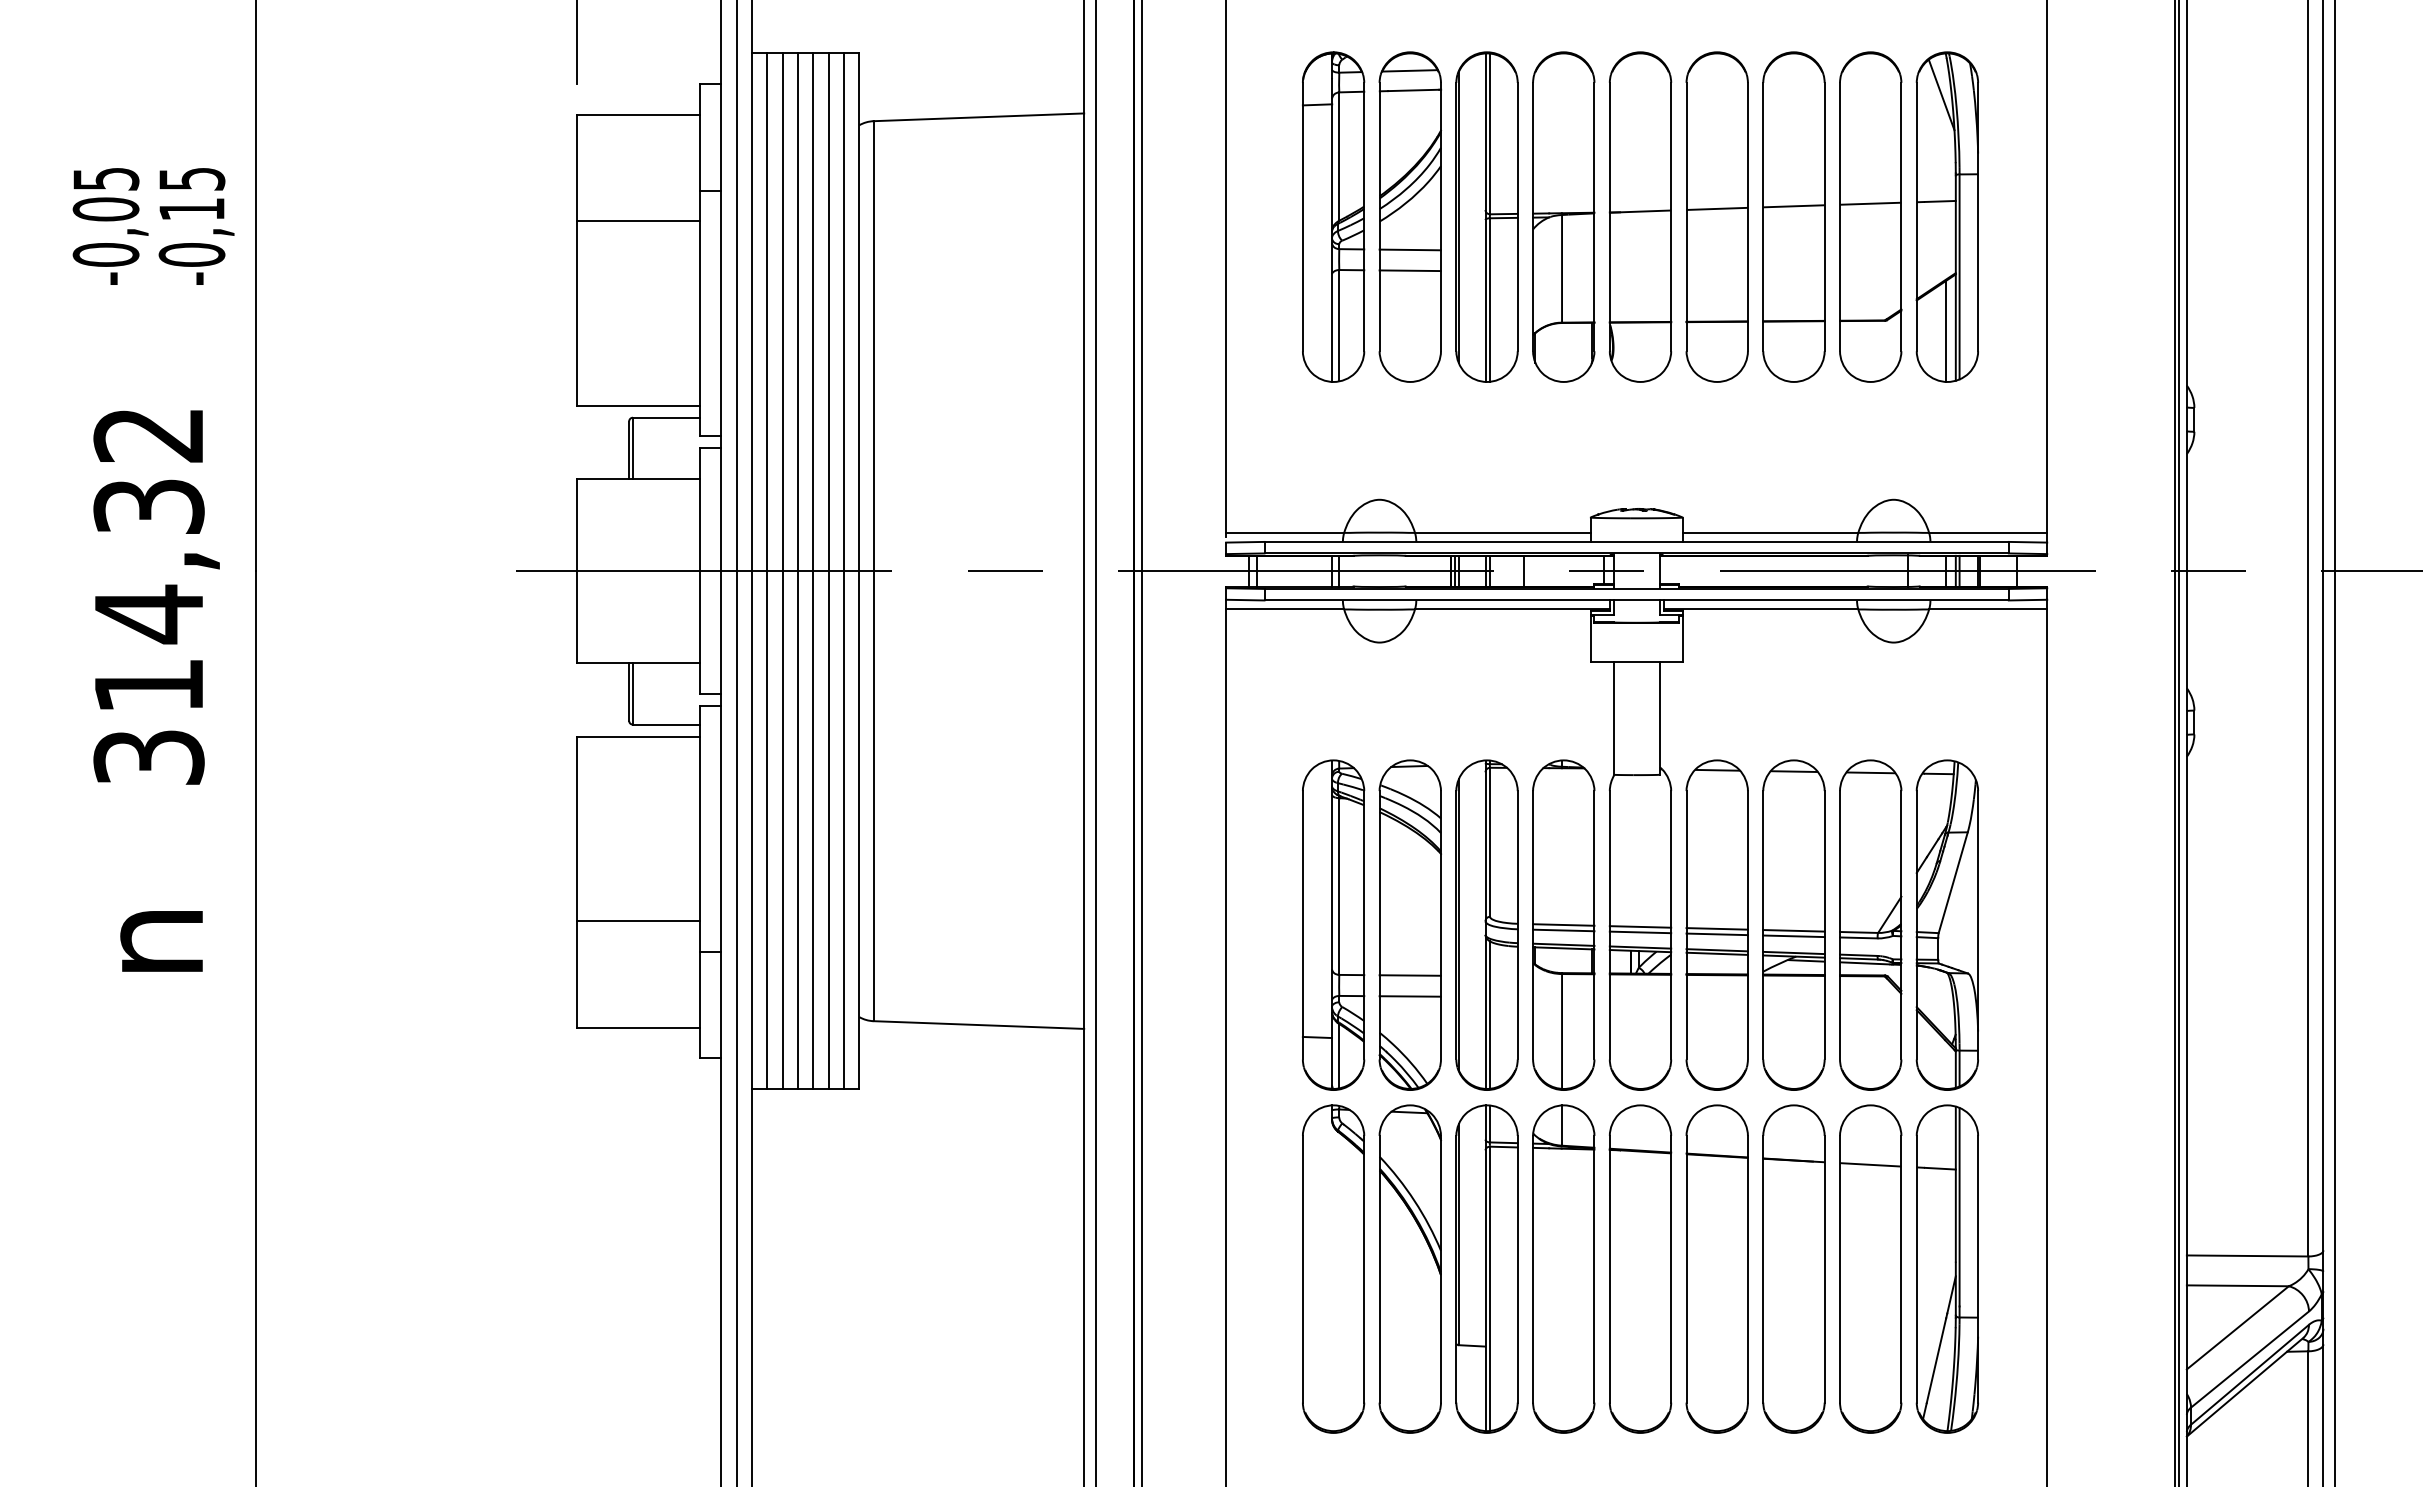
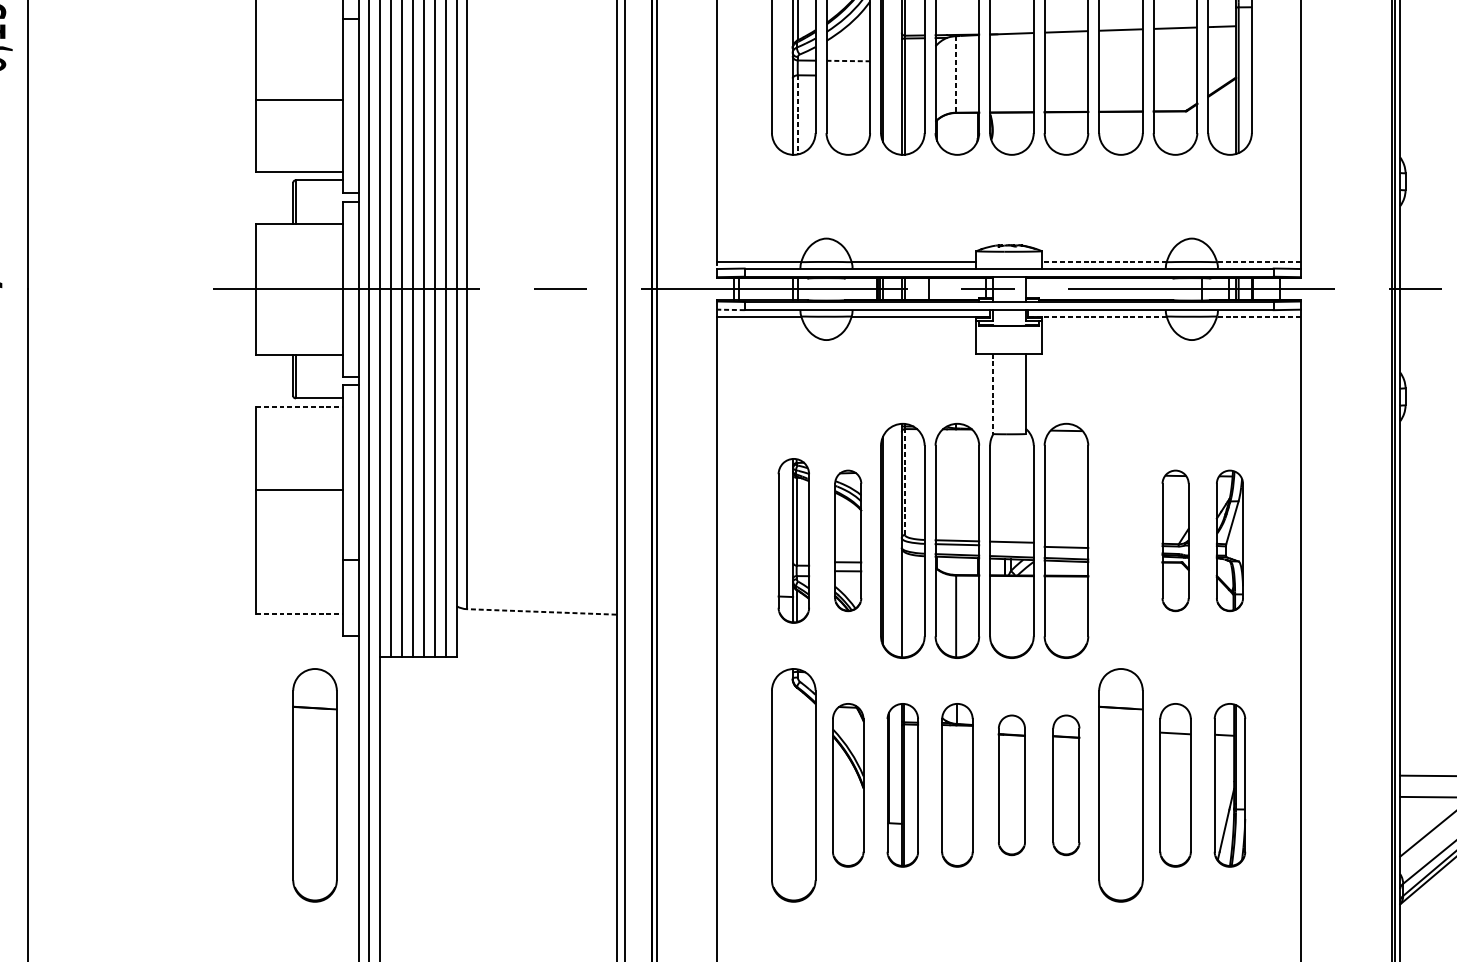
line: (637, 221) -> (299, 99), moved
line: (1410, 249) -> (848, 60), solid -> dashed
line: (1562, 268) -> (956, 74), solid -> dashed
line: (1409, 270) -> (847, 75), removed
line: (1339, 325) -> (797, 114), solid -> dashed
line: (1945, 330) -> (1228, 118), removed
line: (1770, 532) -> (1104, 261), solid -> dashed
line: (1987, 532) -> (1258, 261), solid -> dashed
line: (1244, 600) -> (730, 310), solid -> dashed
line: (1760, 609) -> (1097, 316), solid -> dashed
line: (1987, 609) -> (1258, 316), solid -> dashed
line: (1613, 718) -> (992, 394), solid -> dashed
line: (638, 736) -> (299, 406), solid -> dashed
line: (1490, 841) -> (905, 481), solid -> dashed
line: (637, 921) -> (299, 489), moved
part: (1333, 924) -> (793, 540), size x0.7
part: (1409, 924) -> (847, 540), size x0.6
part: (1793, 924) -> (1120, 540), removed
part: (1870, 924) -> (1175, 540), size x0.6
part: (1946, 924) -> (1229, 540), size x0.6
line: (1716, 928) -> (1065, 543), removed
line: (1640, 932) -> (1011, 546), removed
line: (1489, 1014) -> (904, 604), removed
line: (978, 1025) -> (541, 612), solid -> dashed
line: (638, 1027) -> (299, 613), solid -> dashed
part: (659, 1268) -> (314, 784), added
part: (1409, 1268) -> (847, 784), size x0.7
part: (1486, 1268) -> (902, 784), size x0.7
part: (1563, 1268) -> (957, 784), size x0.7
part: (1640, 1268) -> (1011, 784), size x0.6
part: (1716, 1268) -> (1065, 784), size x0.6
part: (1870, 1268) -> (1175, 784), size x0.7
part: (1946, 1268) -> (1229, 784), size x0.7

